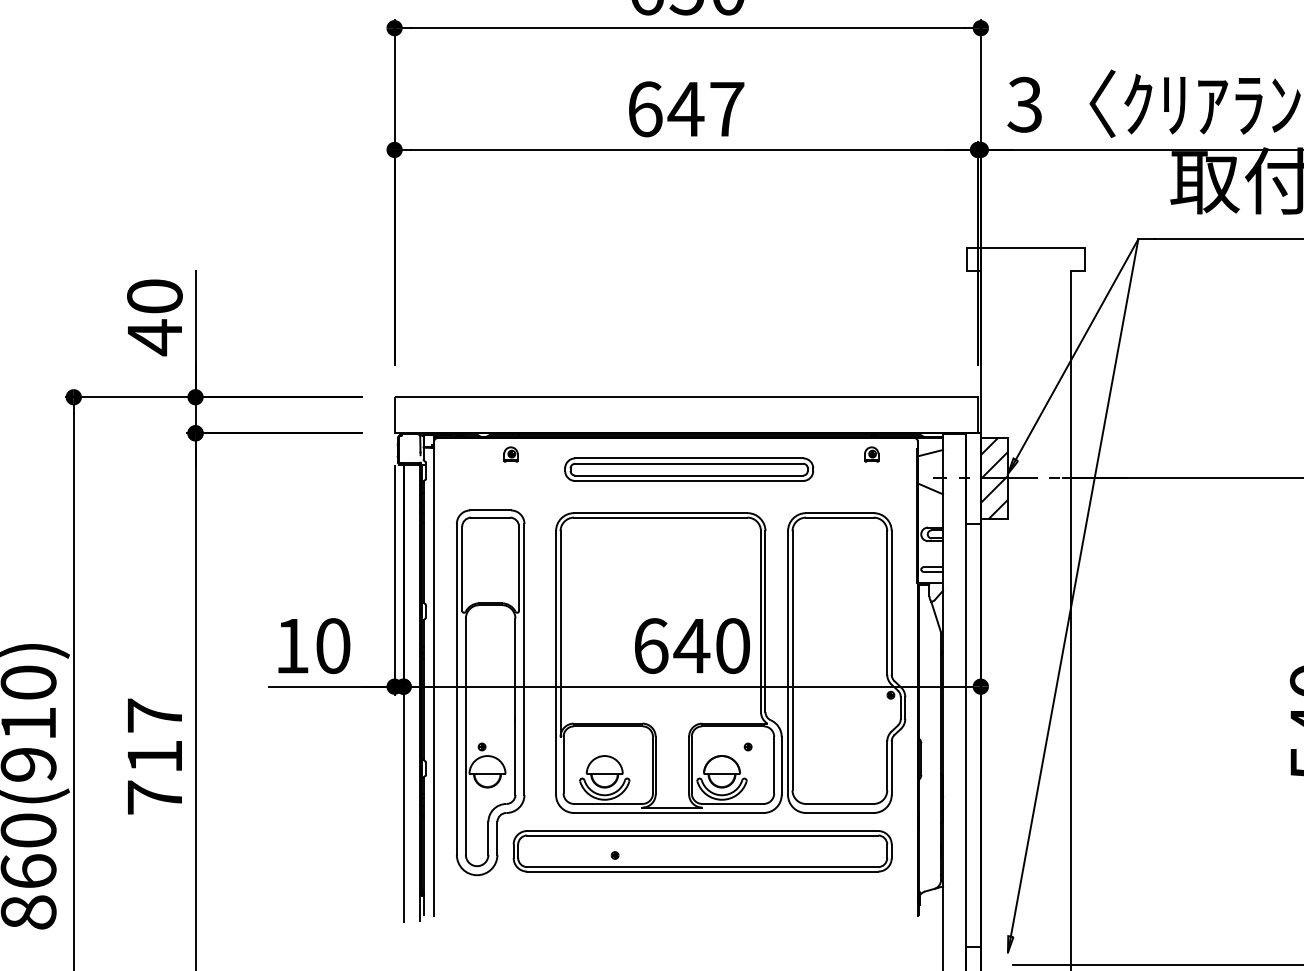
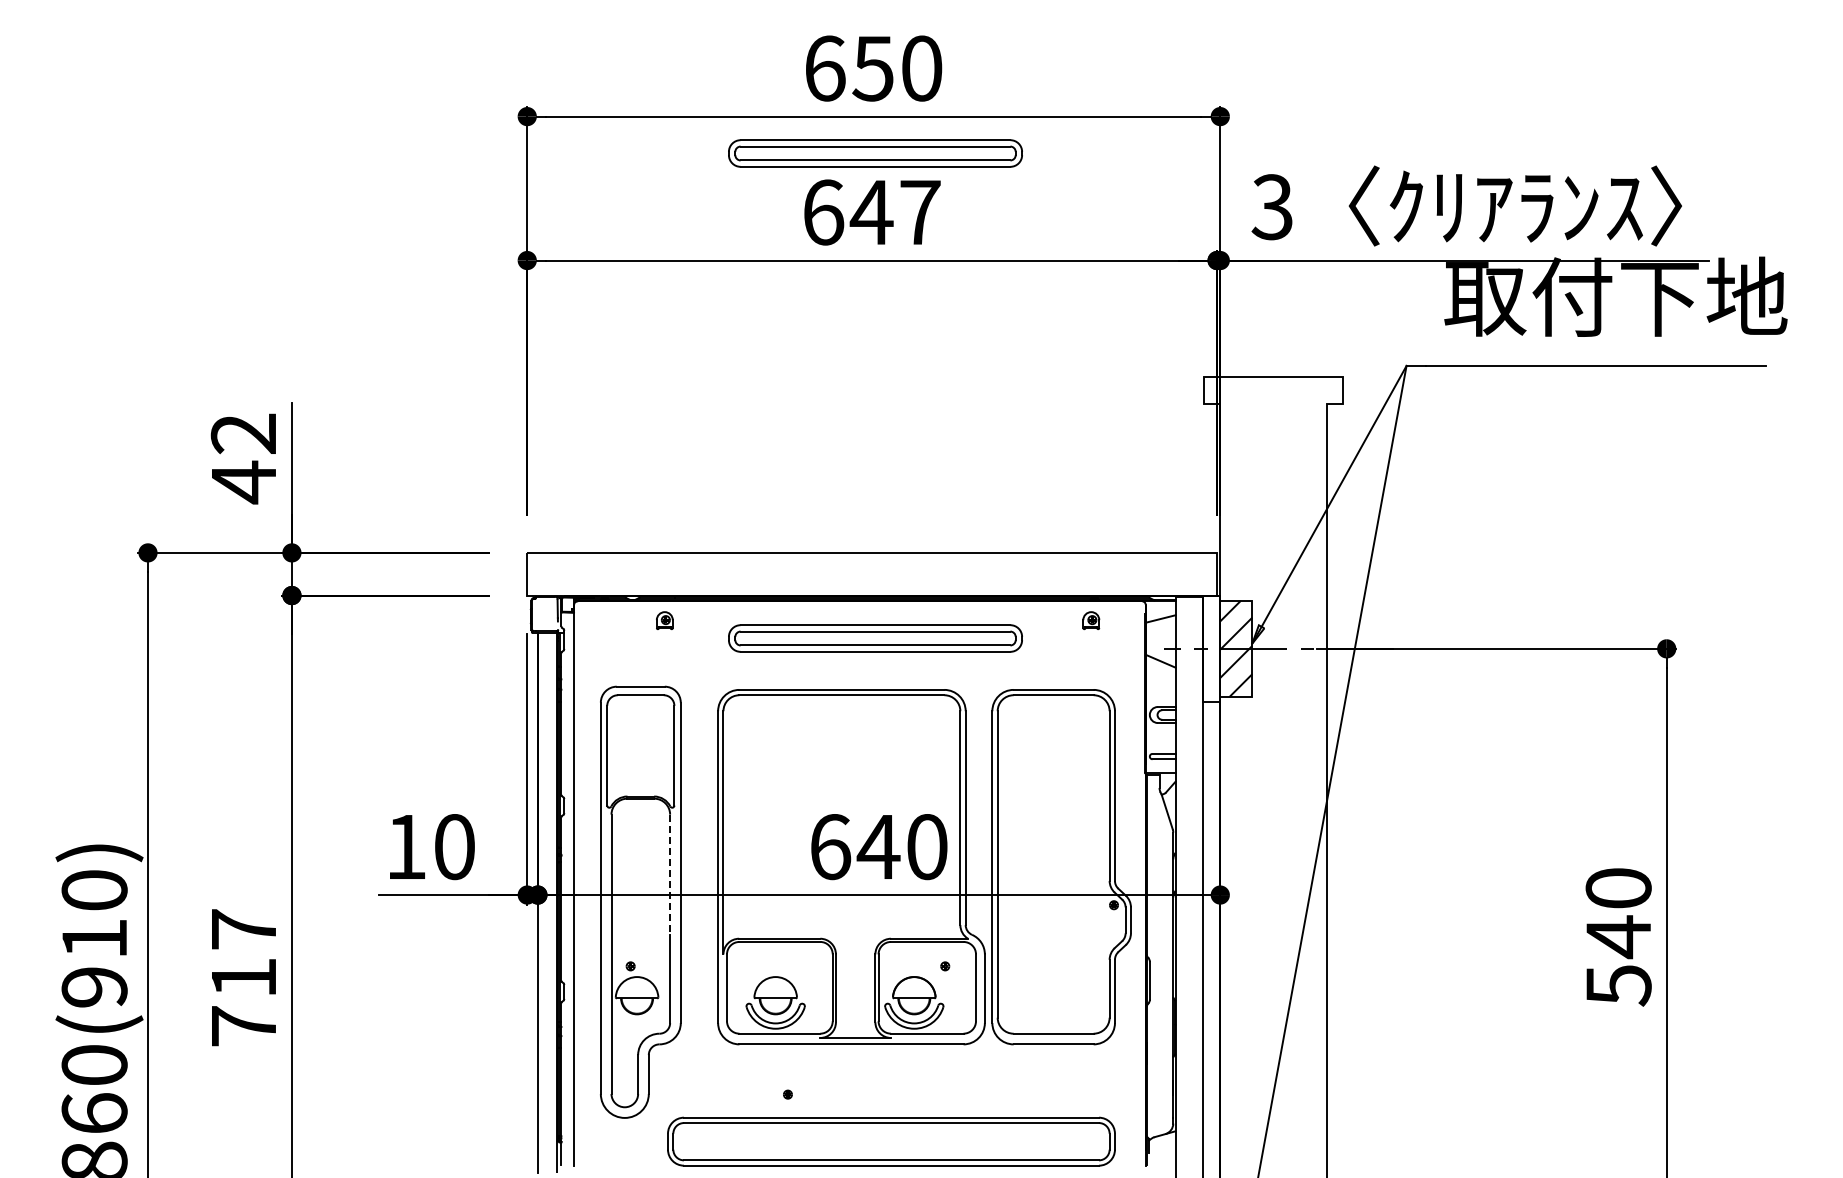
part: (689, 59) -> (875, 153), added
text: (154, 296) -> (243, 433), 40 -> 42
line: (515, 670) -> (670, 875), solid -> dashed
part: (702, 851) -> (891, 1141), moved

